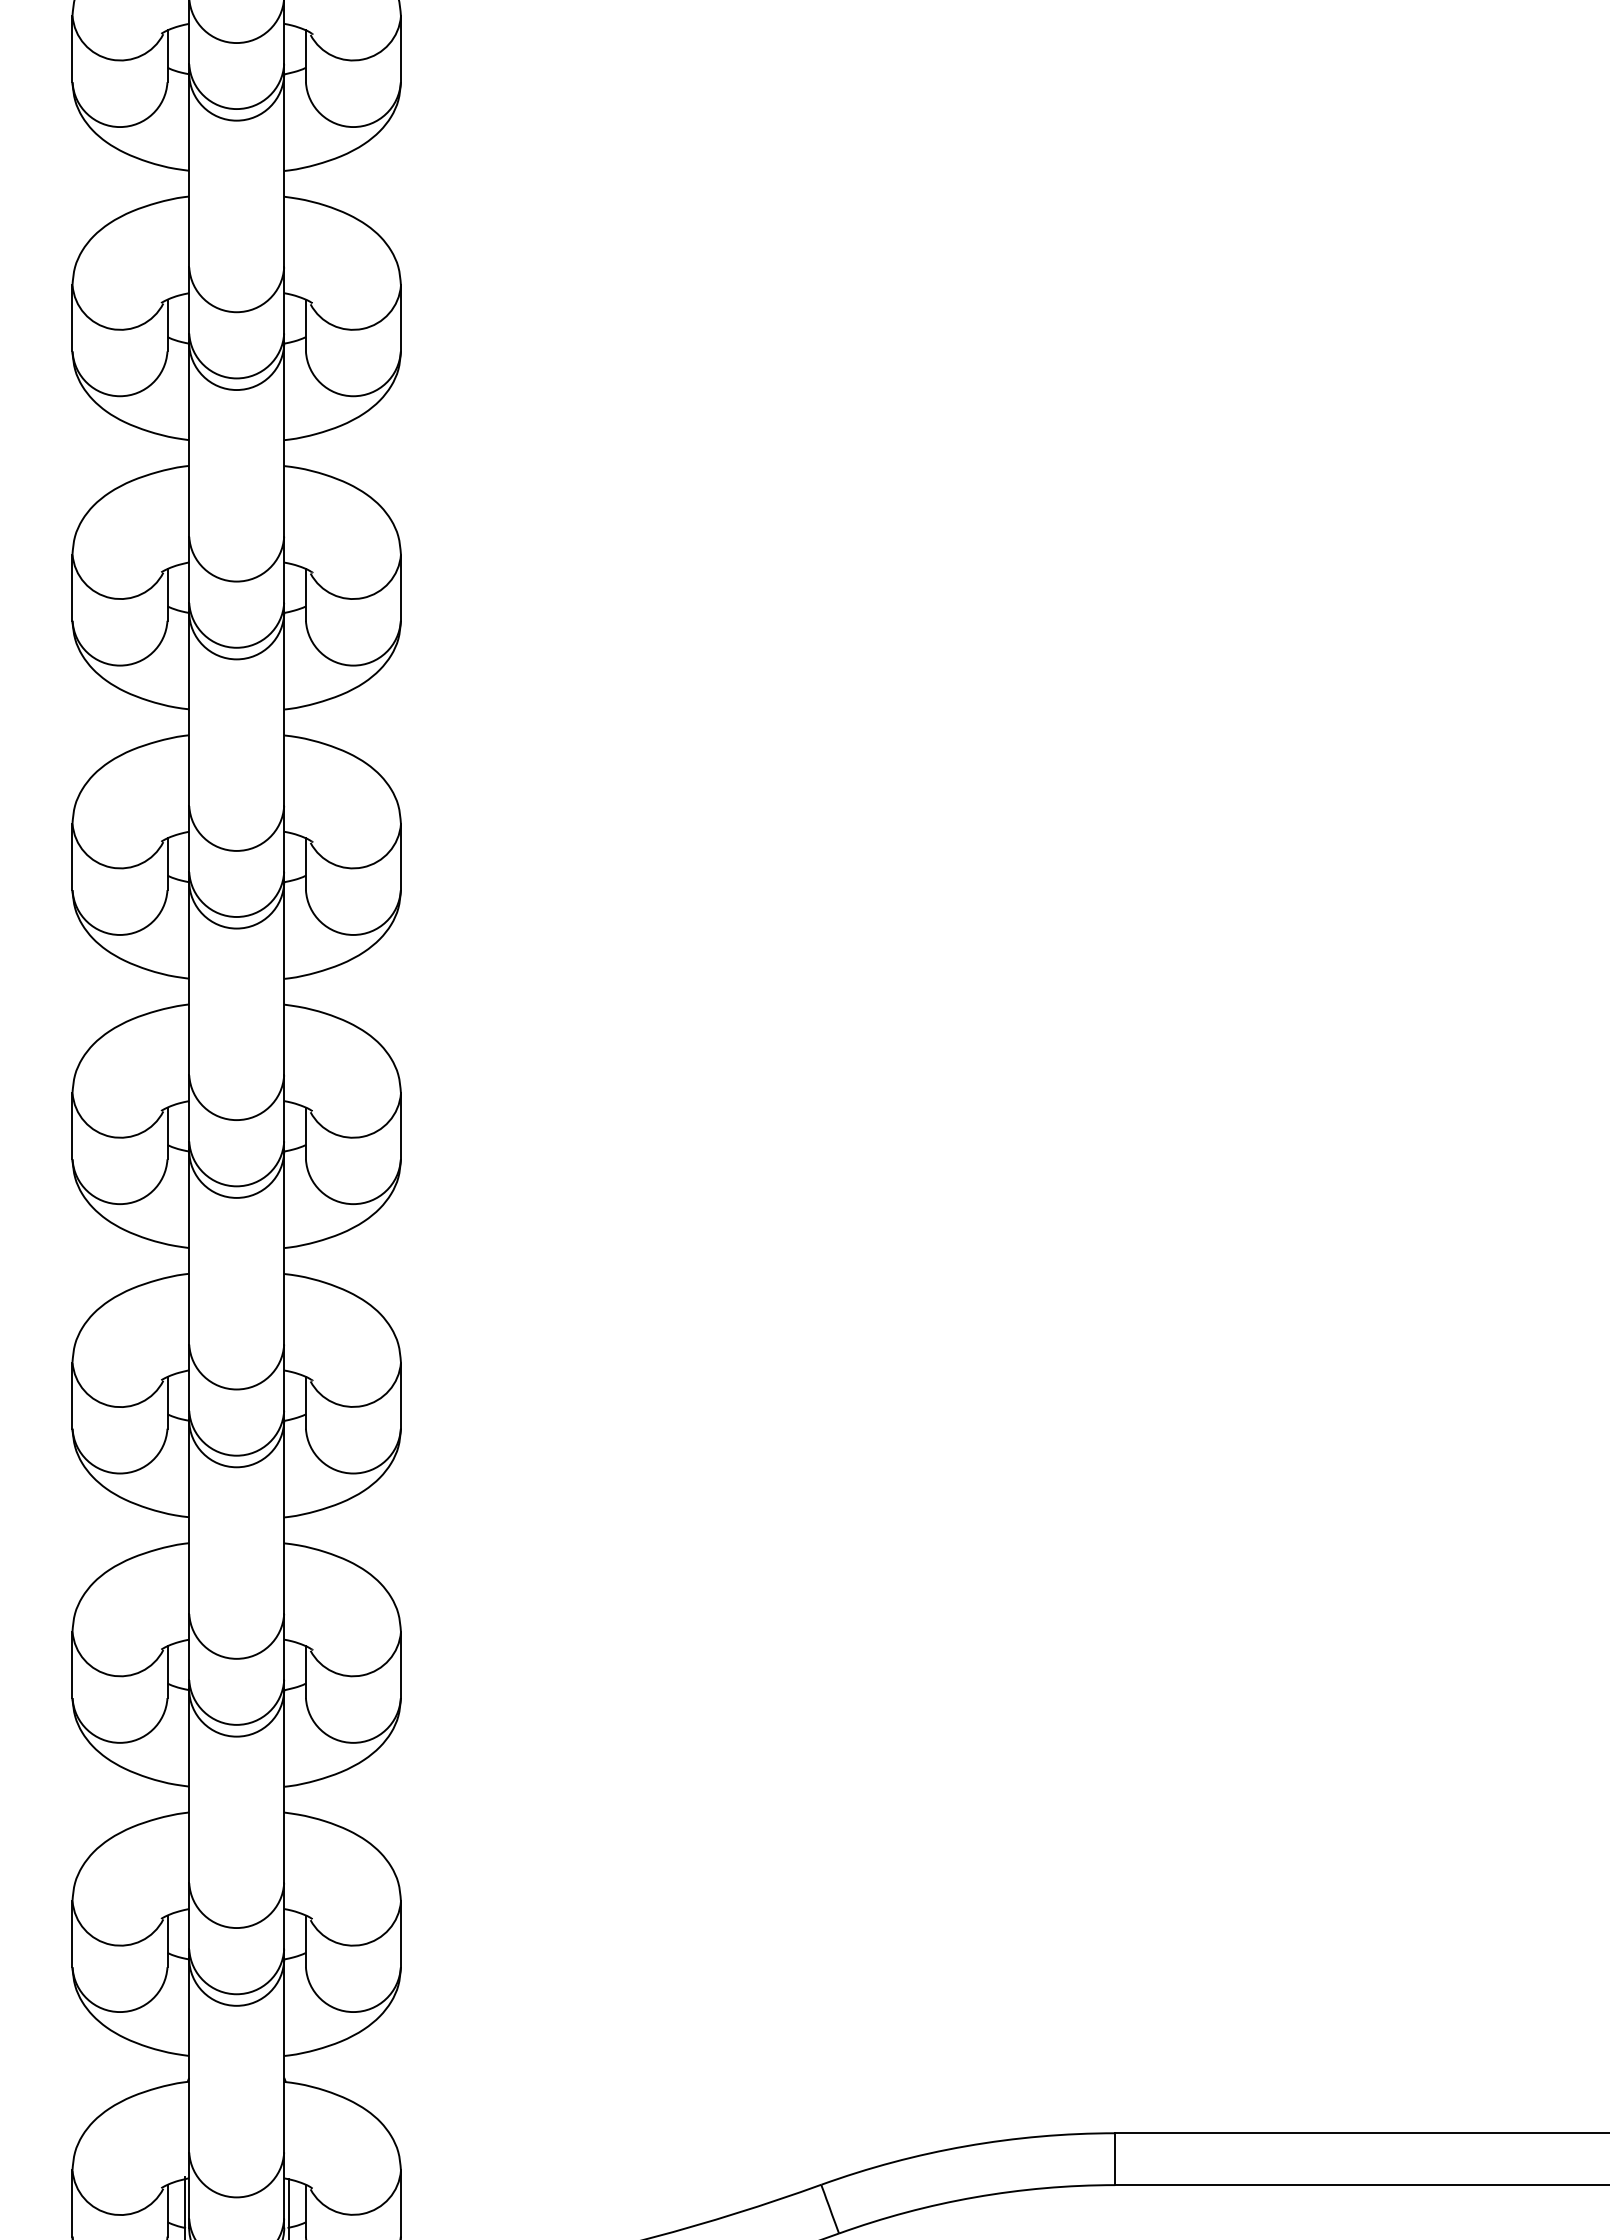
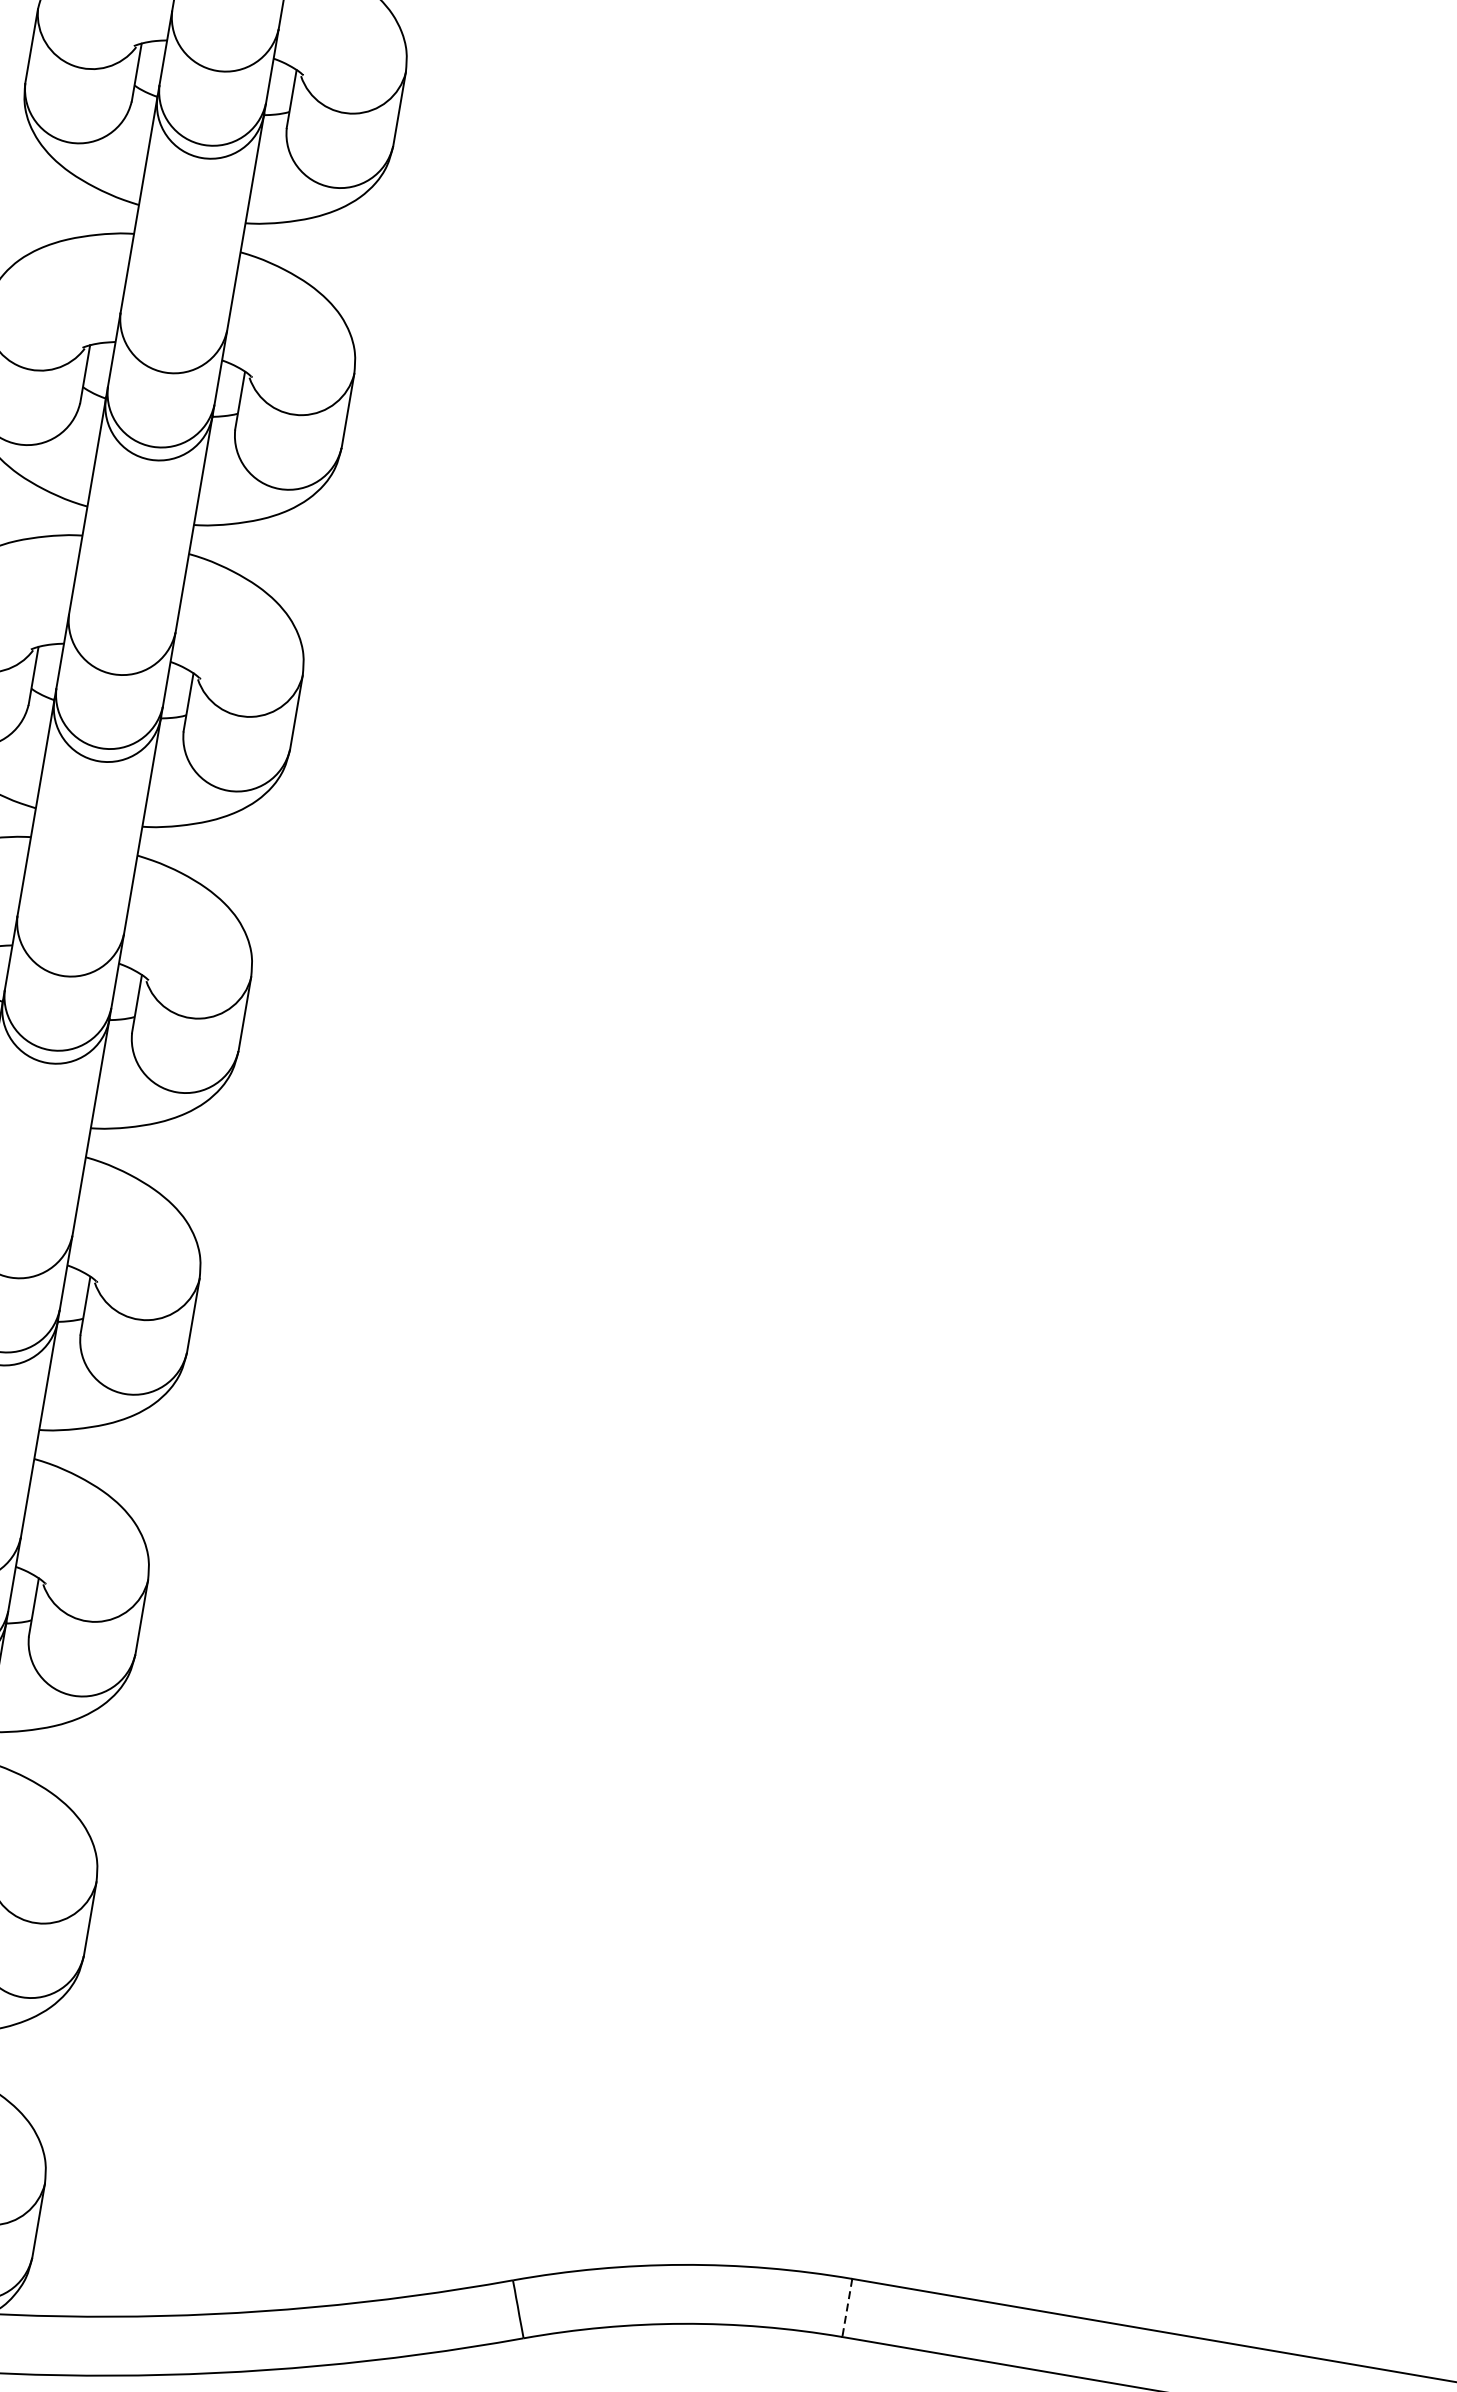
line: (1115, 2159) -> (847, 2308), solid -> dashed

